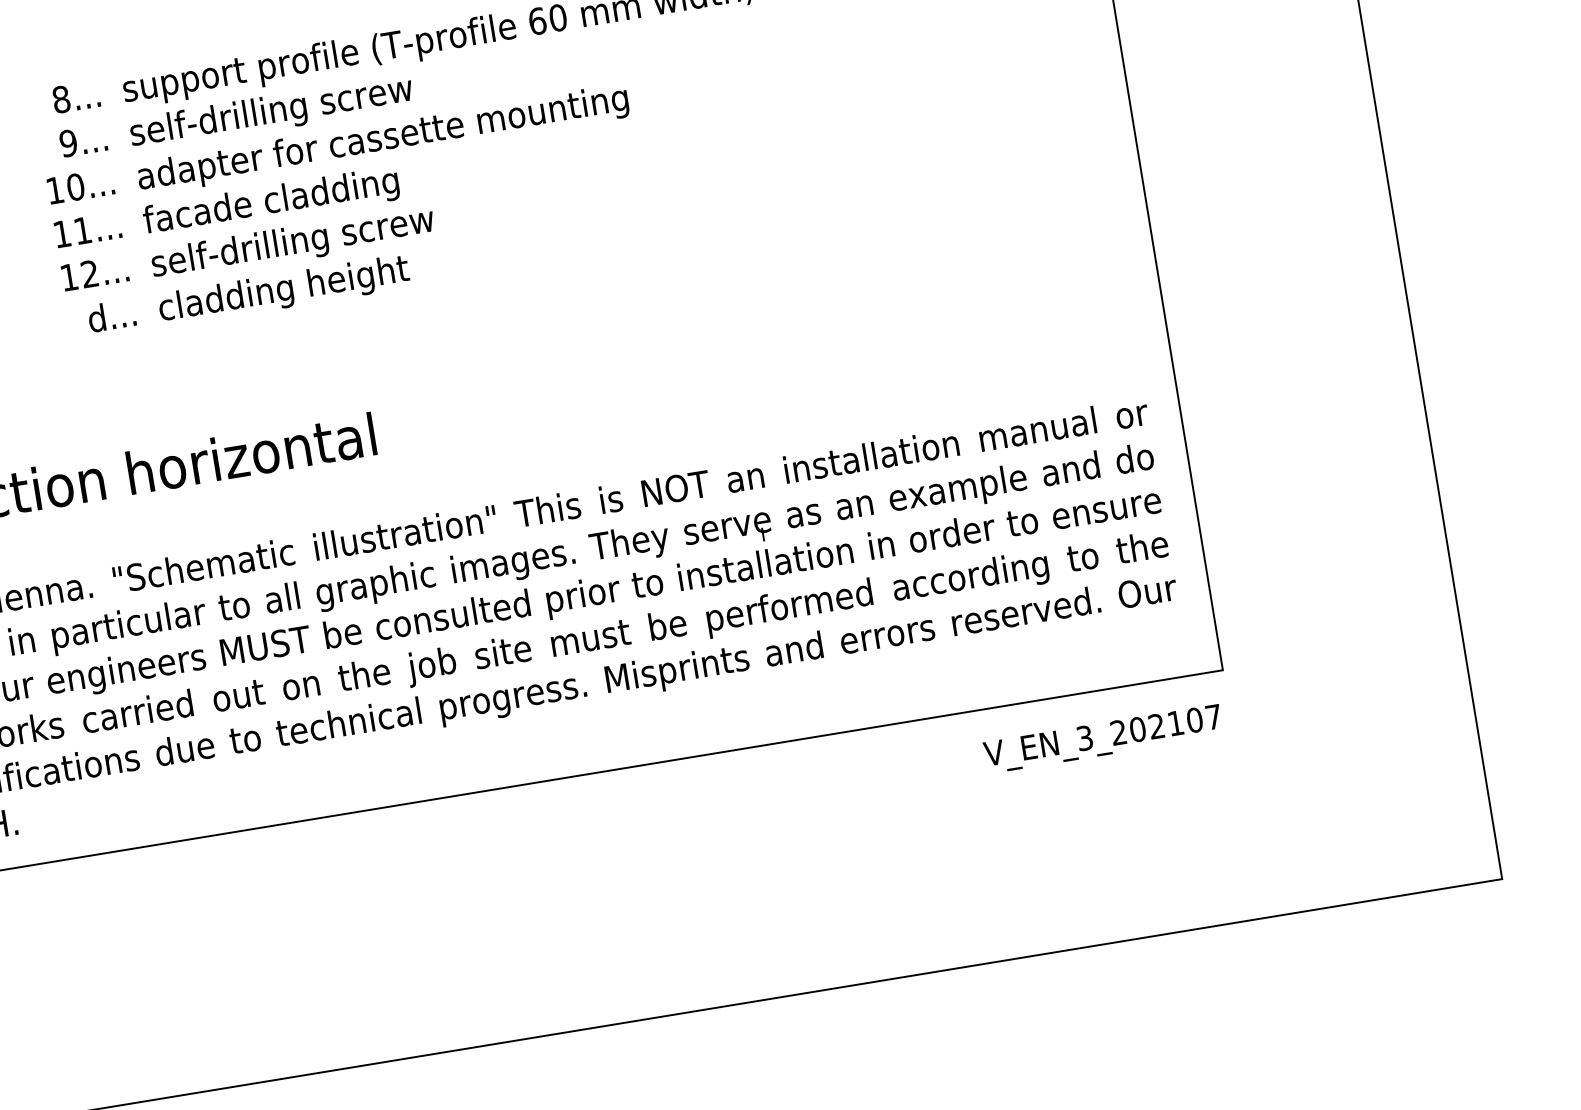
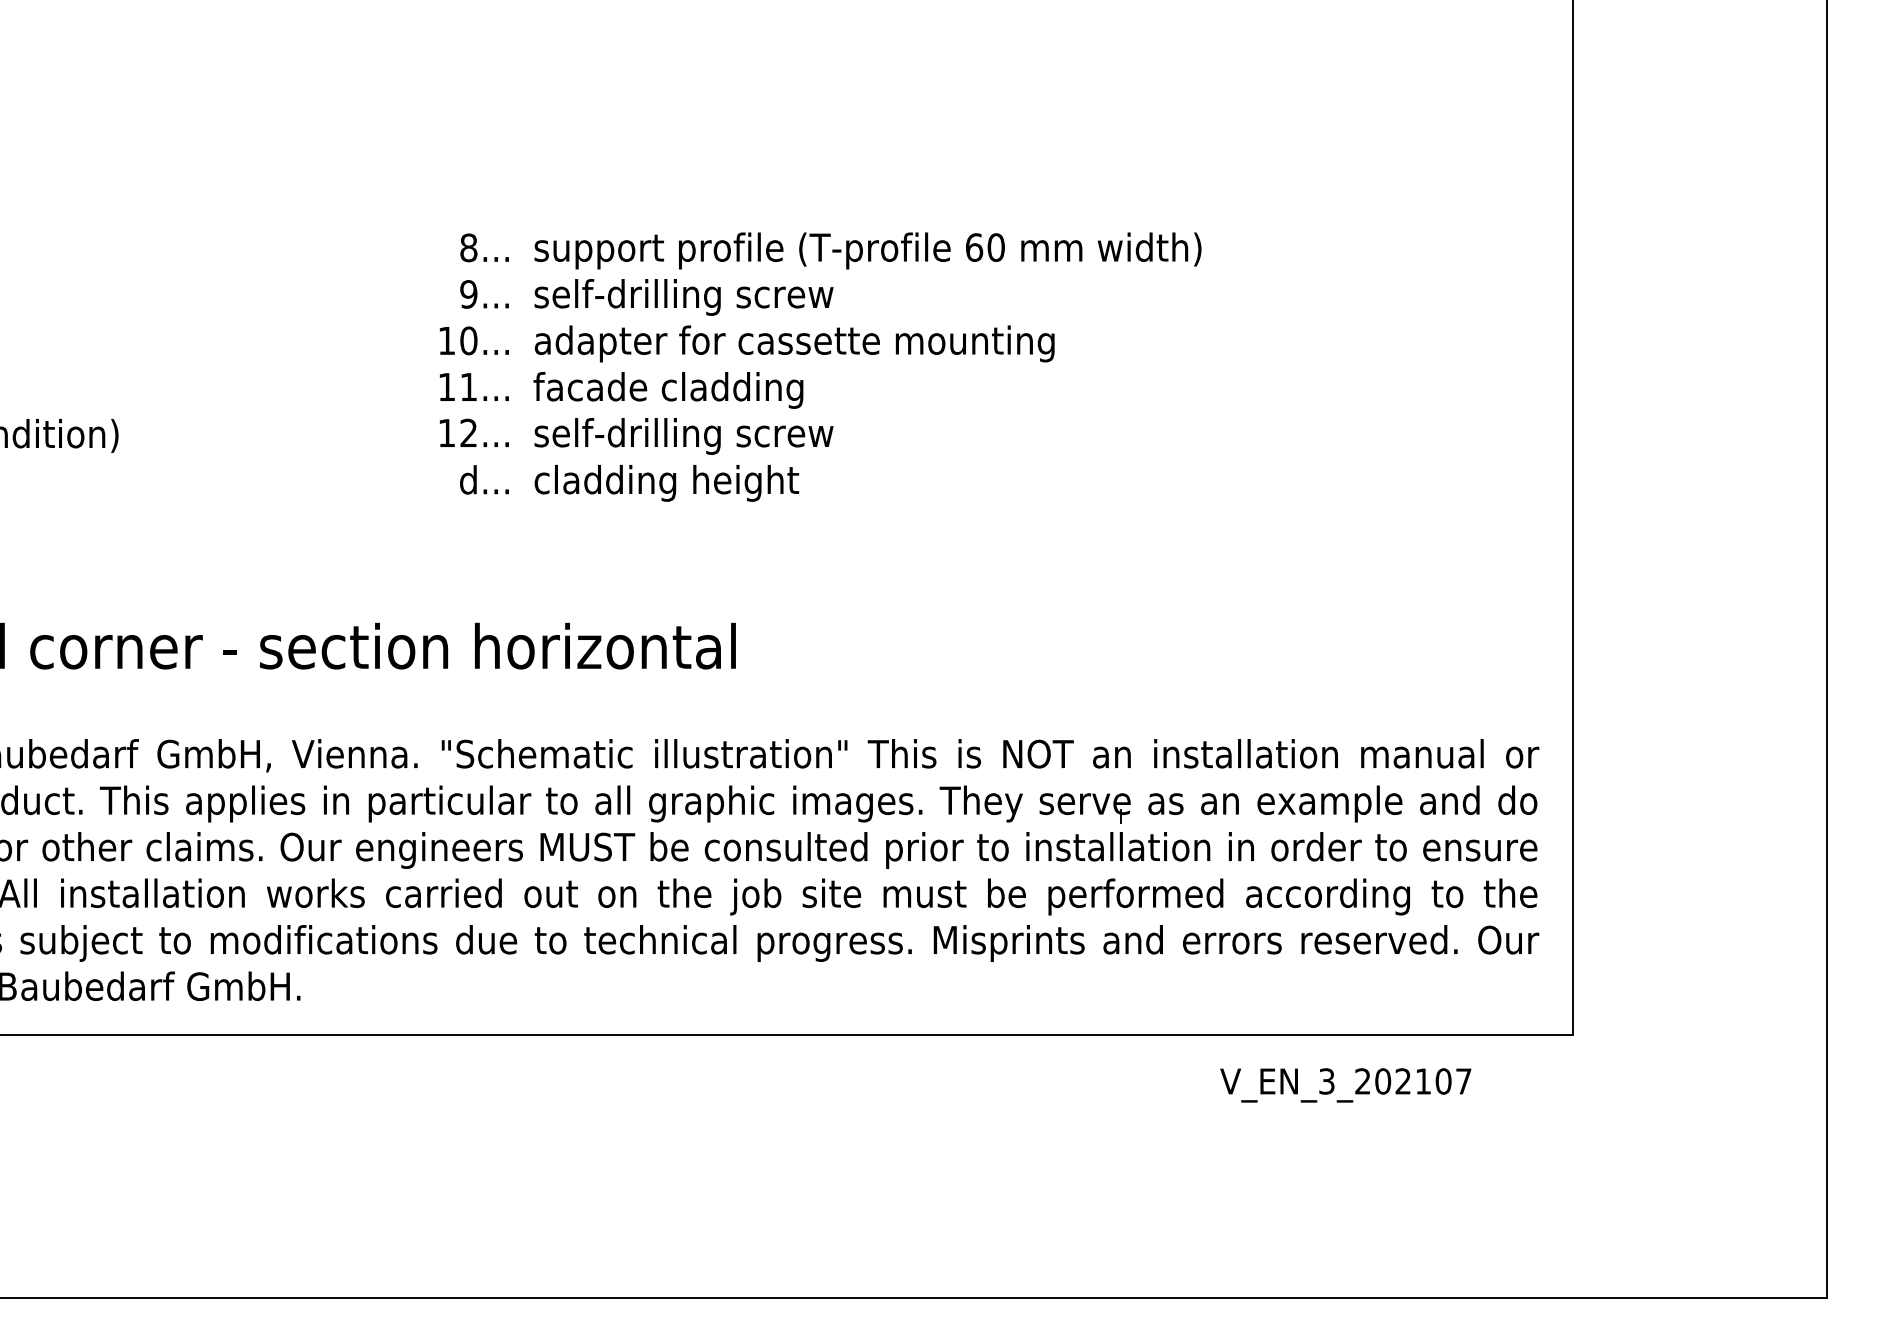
text: (1103, 739) -> (1345, 1085), moved

